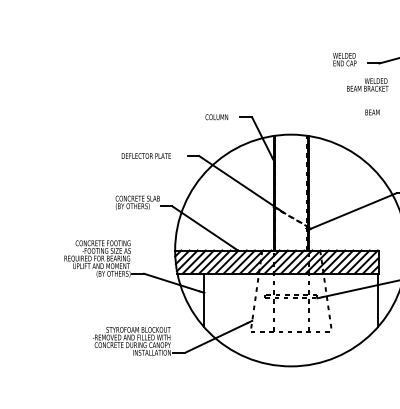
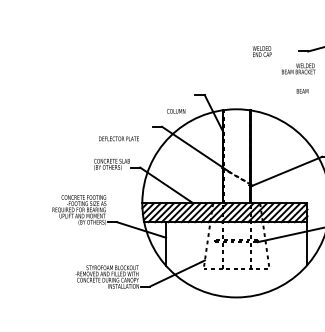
text: (344, 59) -> (261, 51), moved
text: (216, 117) -> (175, 111), moved
text: (145, 155) -> (118, 138), moved

